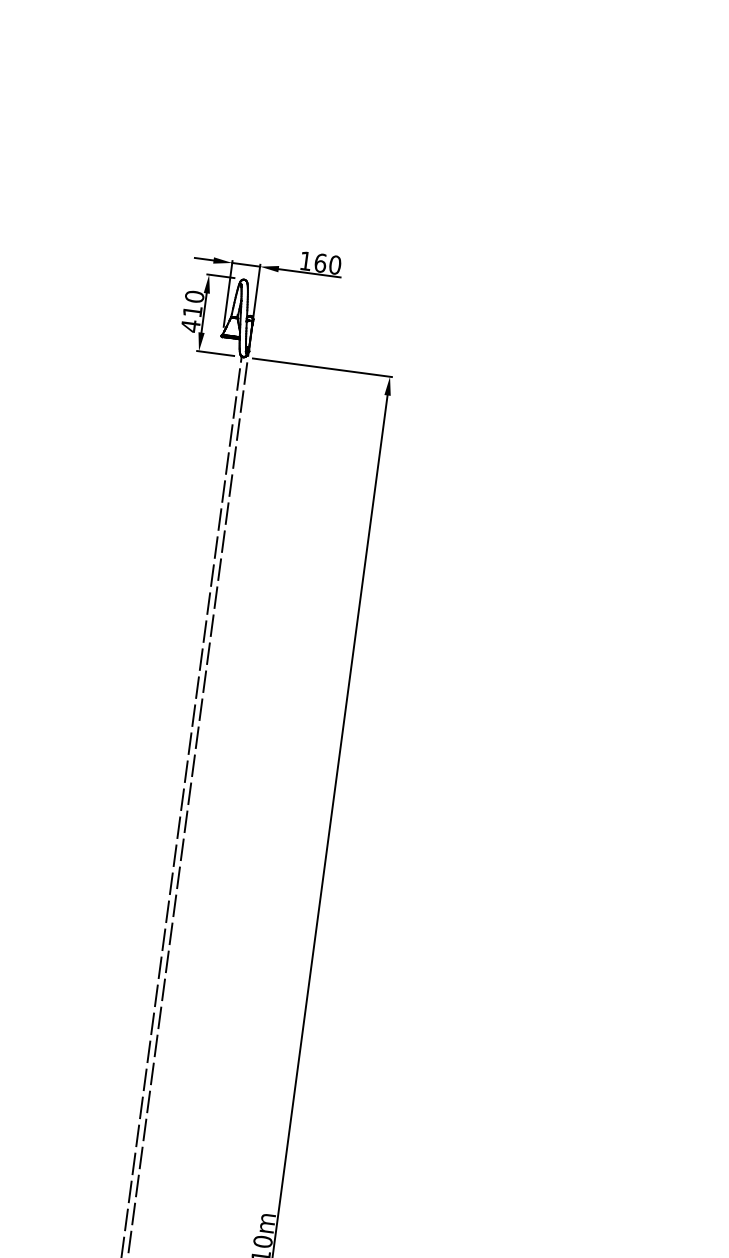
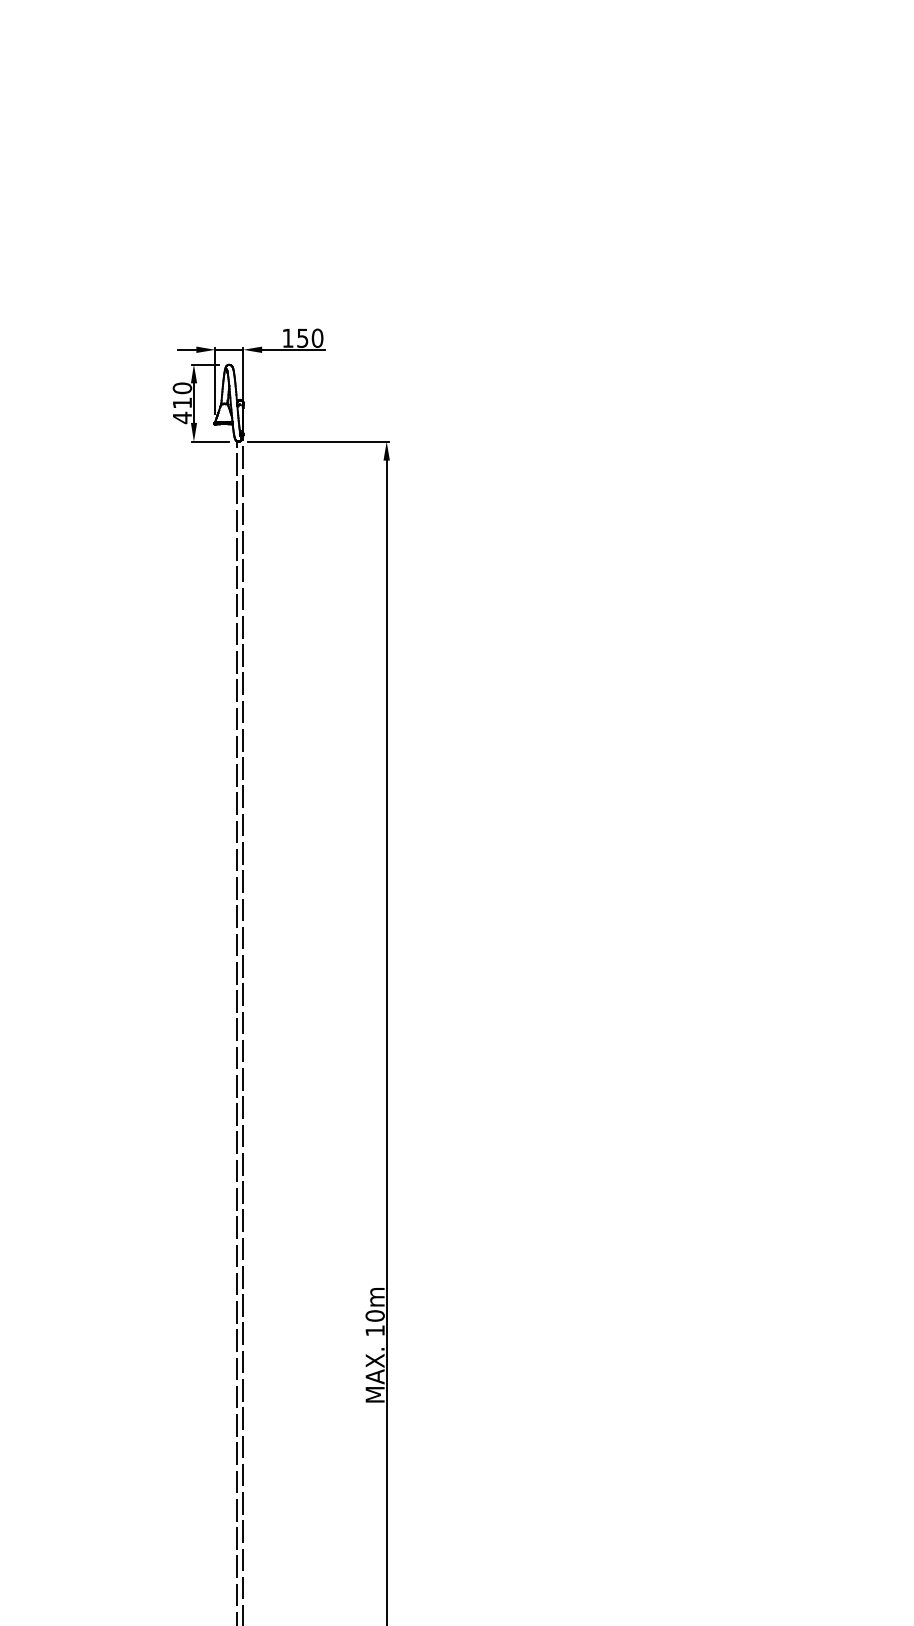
text: (320, 262) -> (302, 337), 160 -> 150

